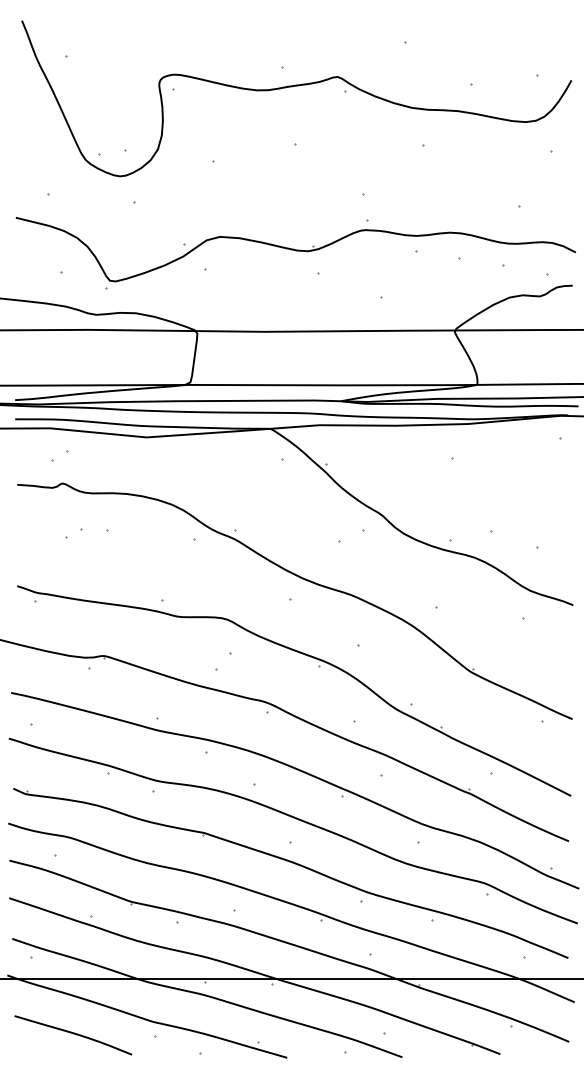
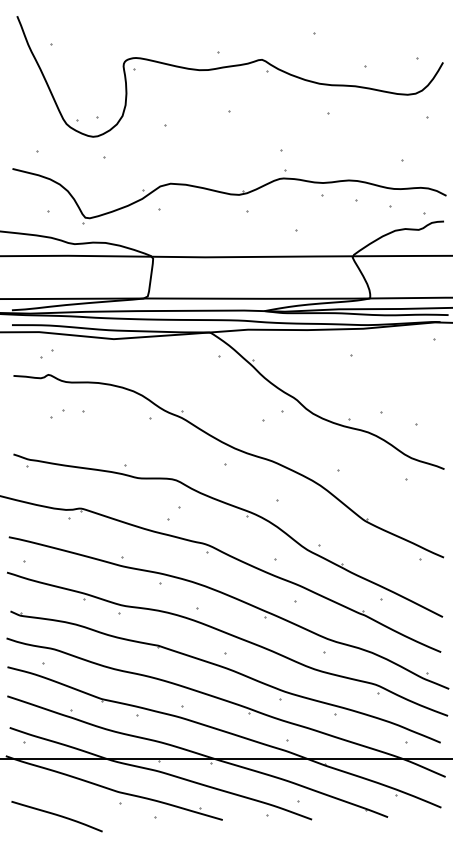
curve: (72, 1033) -> (56, 815), moved

